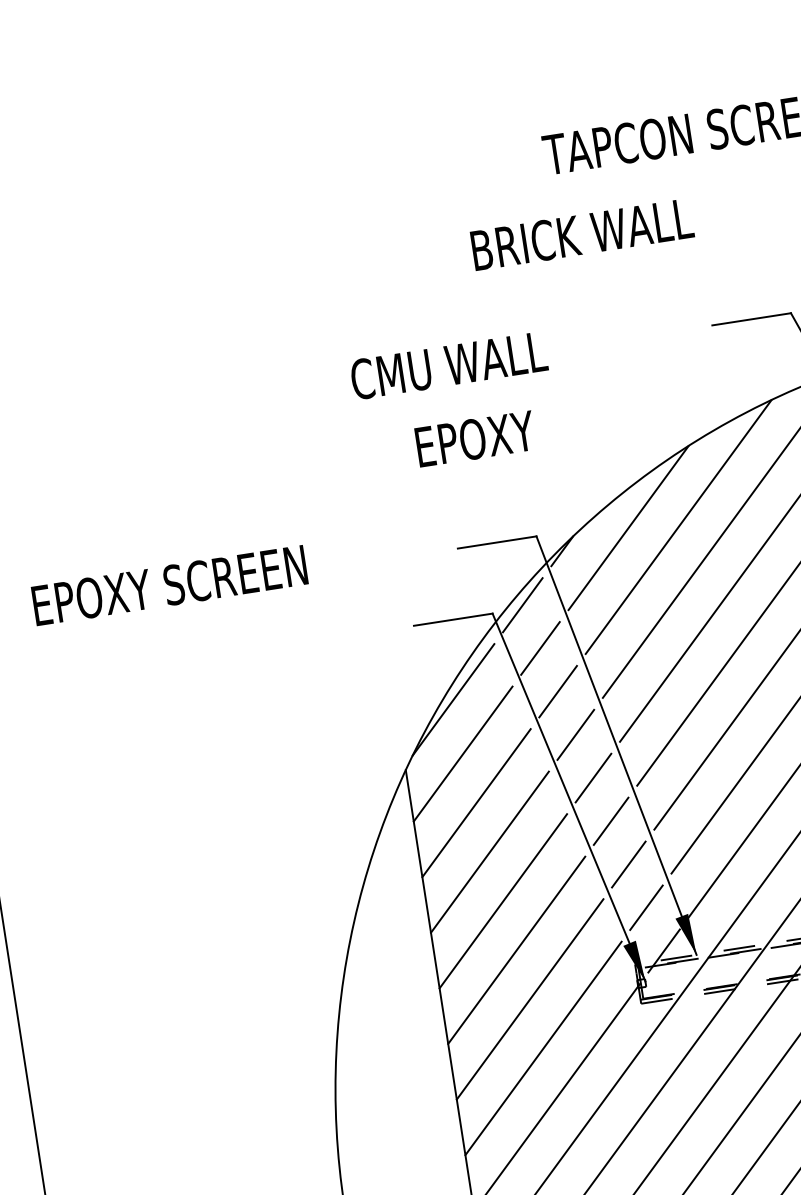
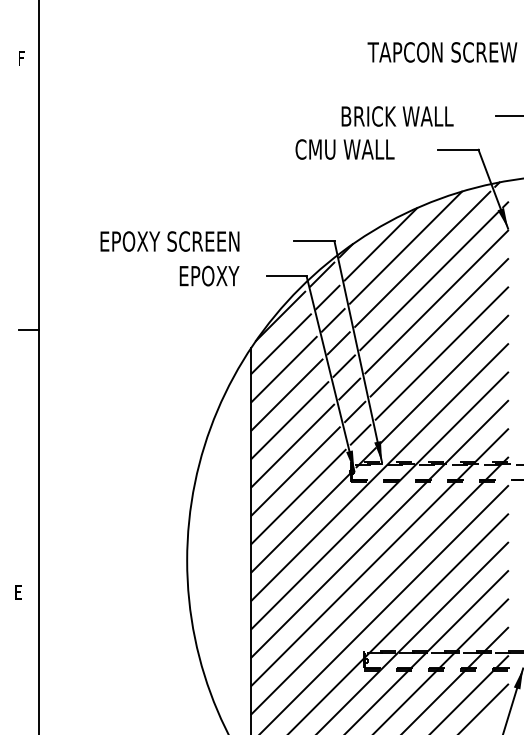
text: (582, 234) -> (397, 116), moved
text: (447, 365) -> (344, 149), moved
text: (475, 437) -> (209, 275), moved
text: (168, 585) -> (169, 241), moved

